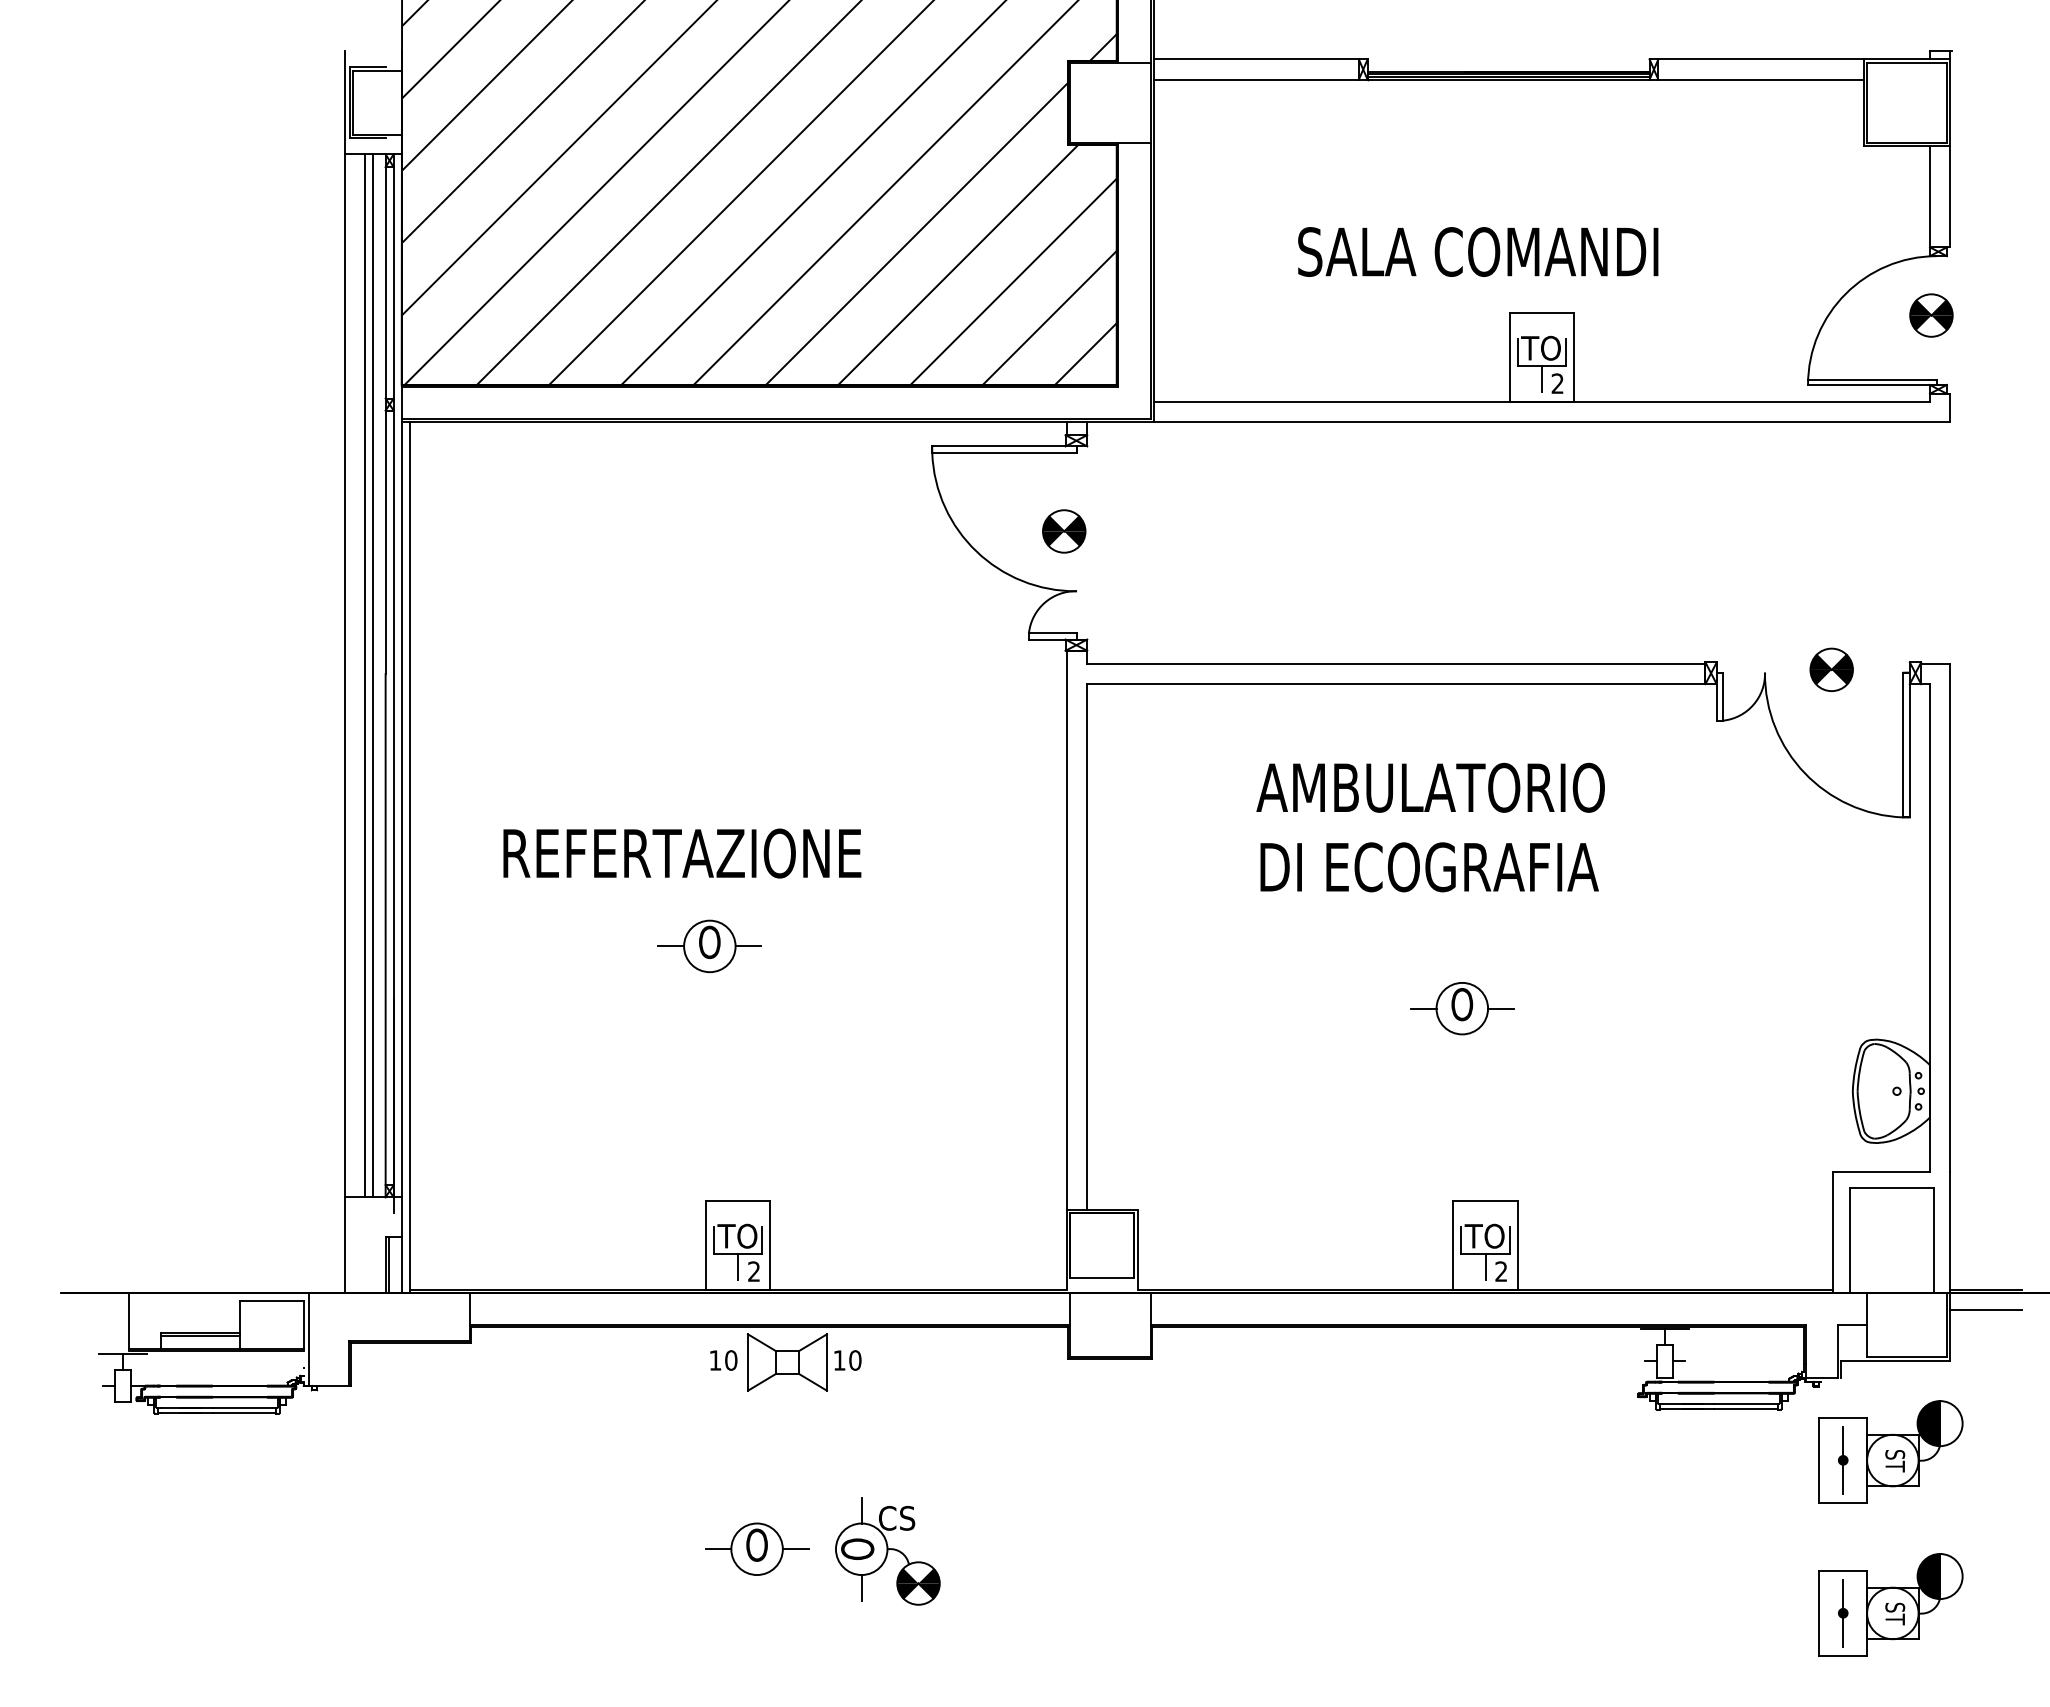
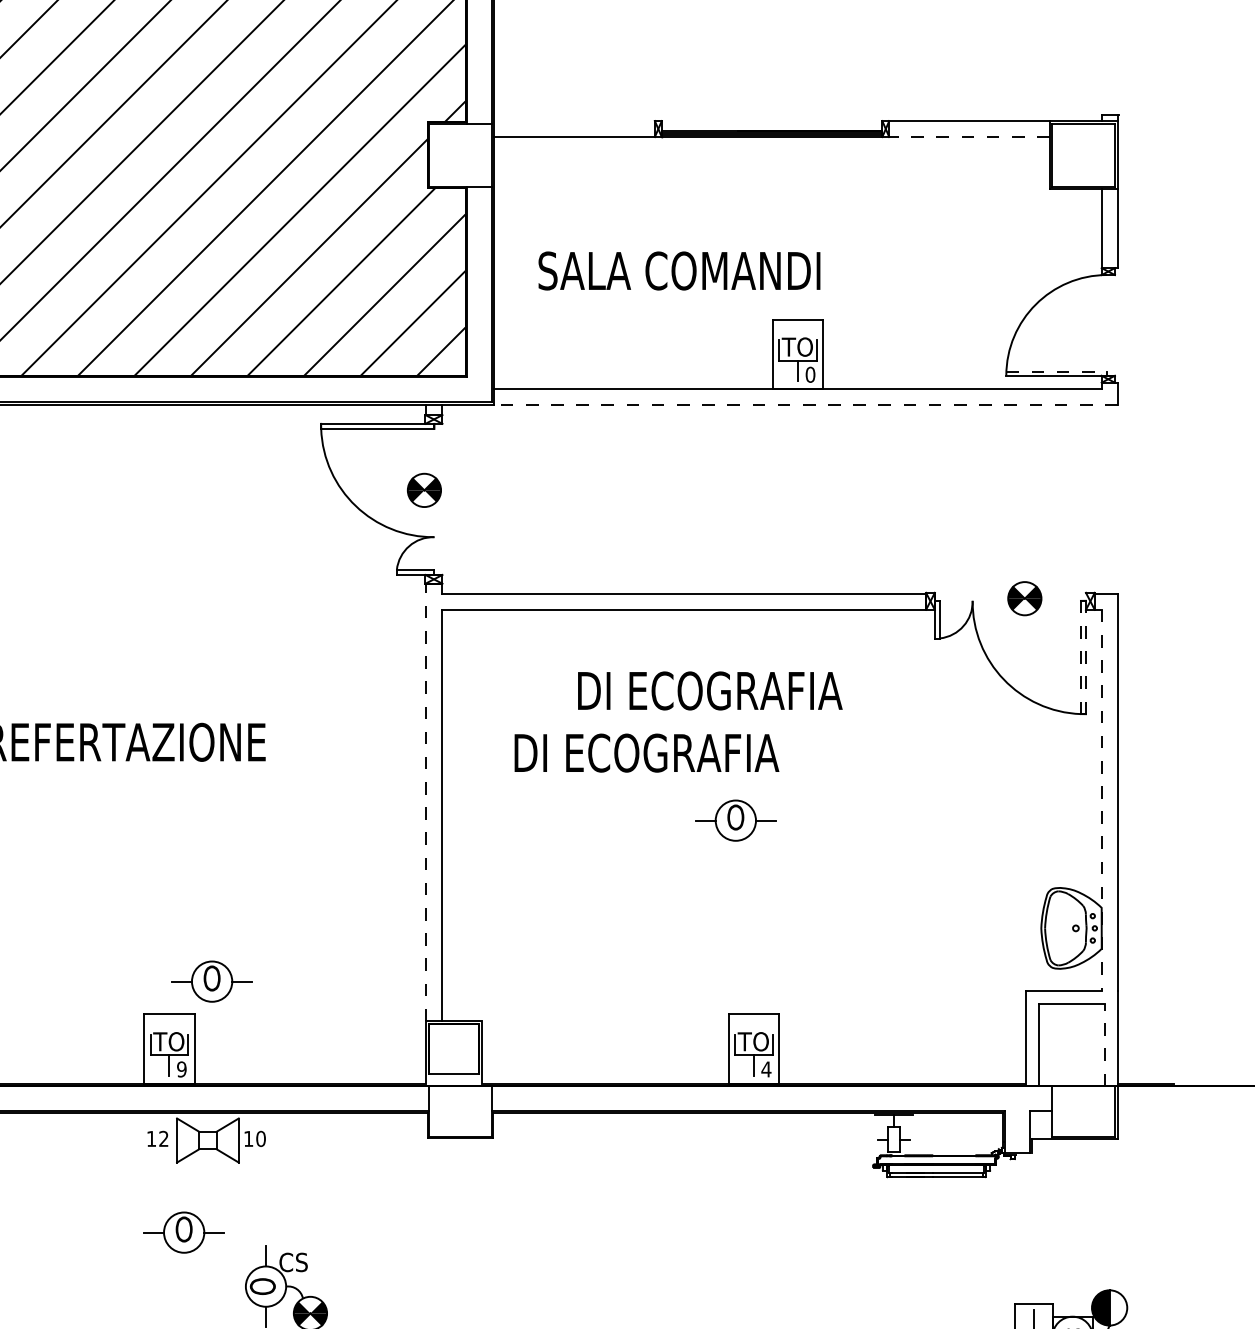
line: (1255, 59) -> (574, 121), removed
line: (1760, 79) -> (969, 136), solid -> dashed
text: (1478, 251) -> (679, 270), moved
part: (1931, 315) -> (1102, 321), removed
line: (1872, 380) -> (1056, 372), solid -> dashed
text: (1557, 383) -> (810, 374), 2 -> 0
line: (1551, 422) -> (805, 405), solid -> dashed
line: (1909, 739) -> (1085, 653), solid -> dashed
line: (1903, 744) -> (1080, 657), solid -> dashed
text: (1430, 787) -> (710, 690), AMBULATORIO -> DI ECOGRAFIA
text: (1429, 867) -> (646, 753), moved
line: (1929, 927) -> (1101, 800), solid -> dashed
line: (1066, 930) -> (426, 802), solid -> dashed
part: (709, 946) -> (211, 981), moved
part: (1462, 1008) -> (736, 820), moved
line: (1934, 1240) -> (1105, 1045), solid -> dashed
text: (754, 1271) -> (182, 1069), 2 -> 9
text: (1500, 1271) -> (765, 1069), 2 -> 4
line: (1985, 1310) -> (1145, 1099), removed
text: (731, 1360) -> (164, 1138), 10 -> 12
part: (1890, 1451) -> (1070, 1210), removed
part: (757, 1548) -> (184, 1232), moved

